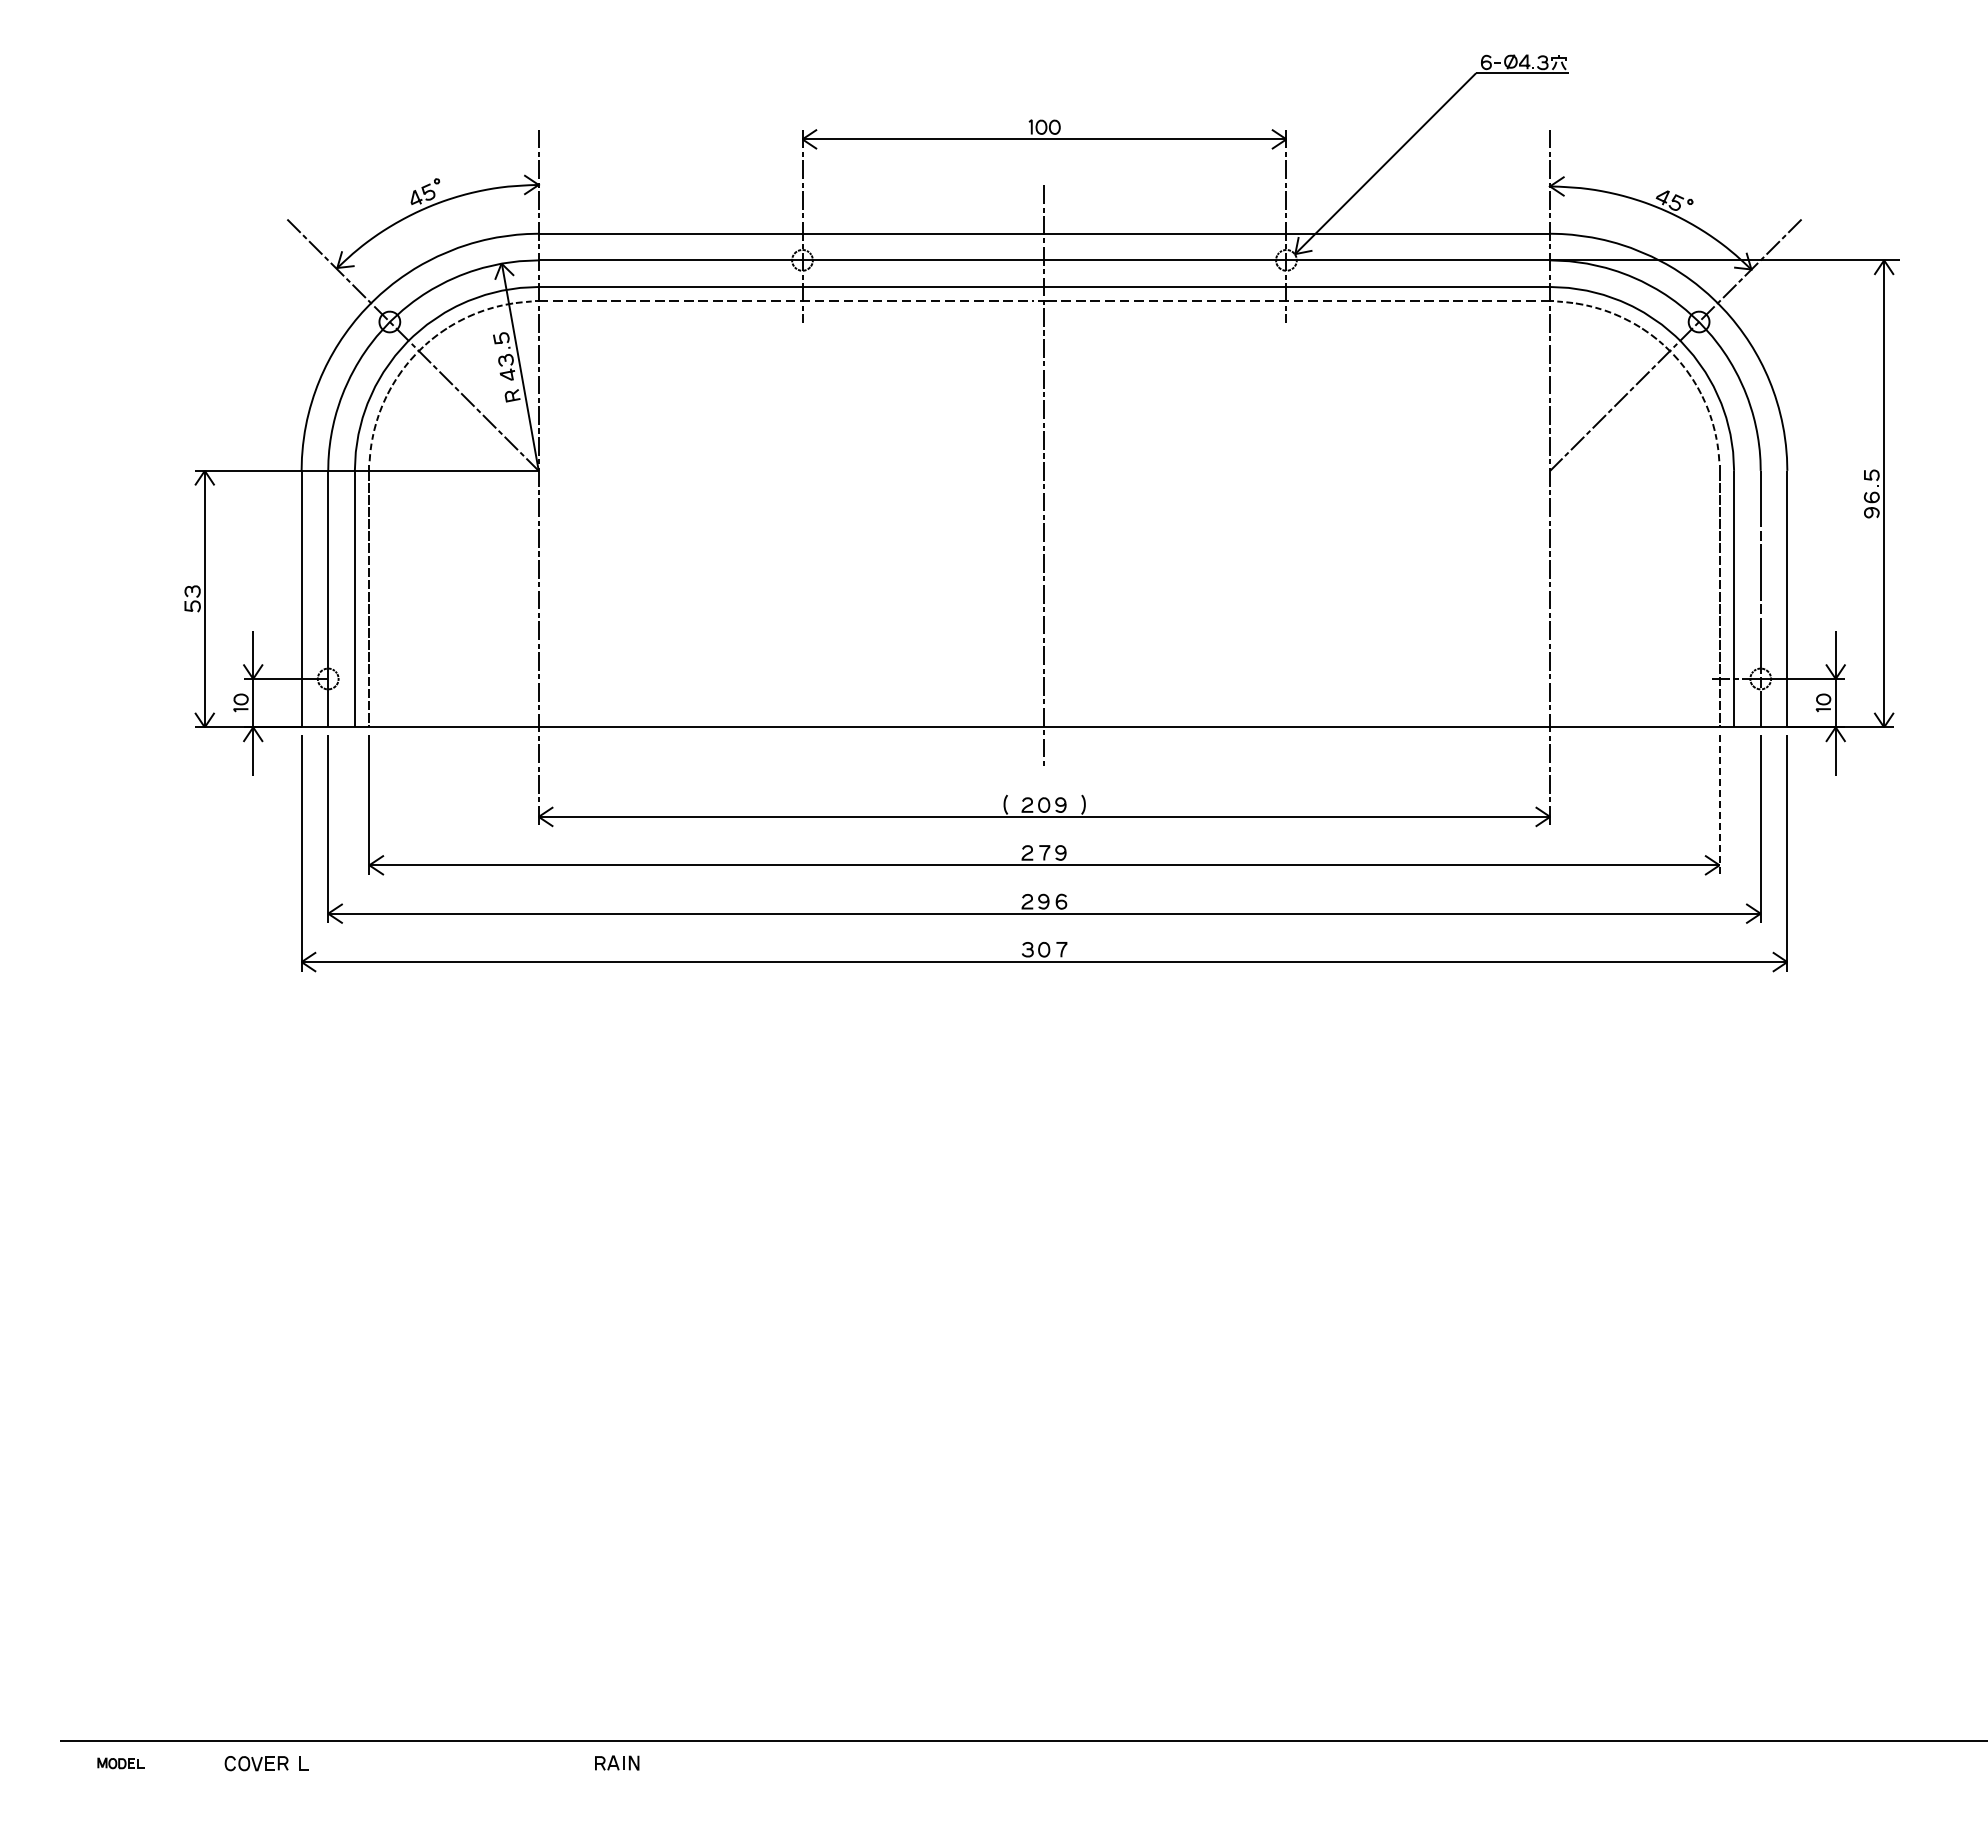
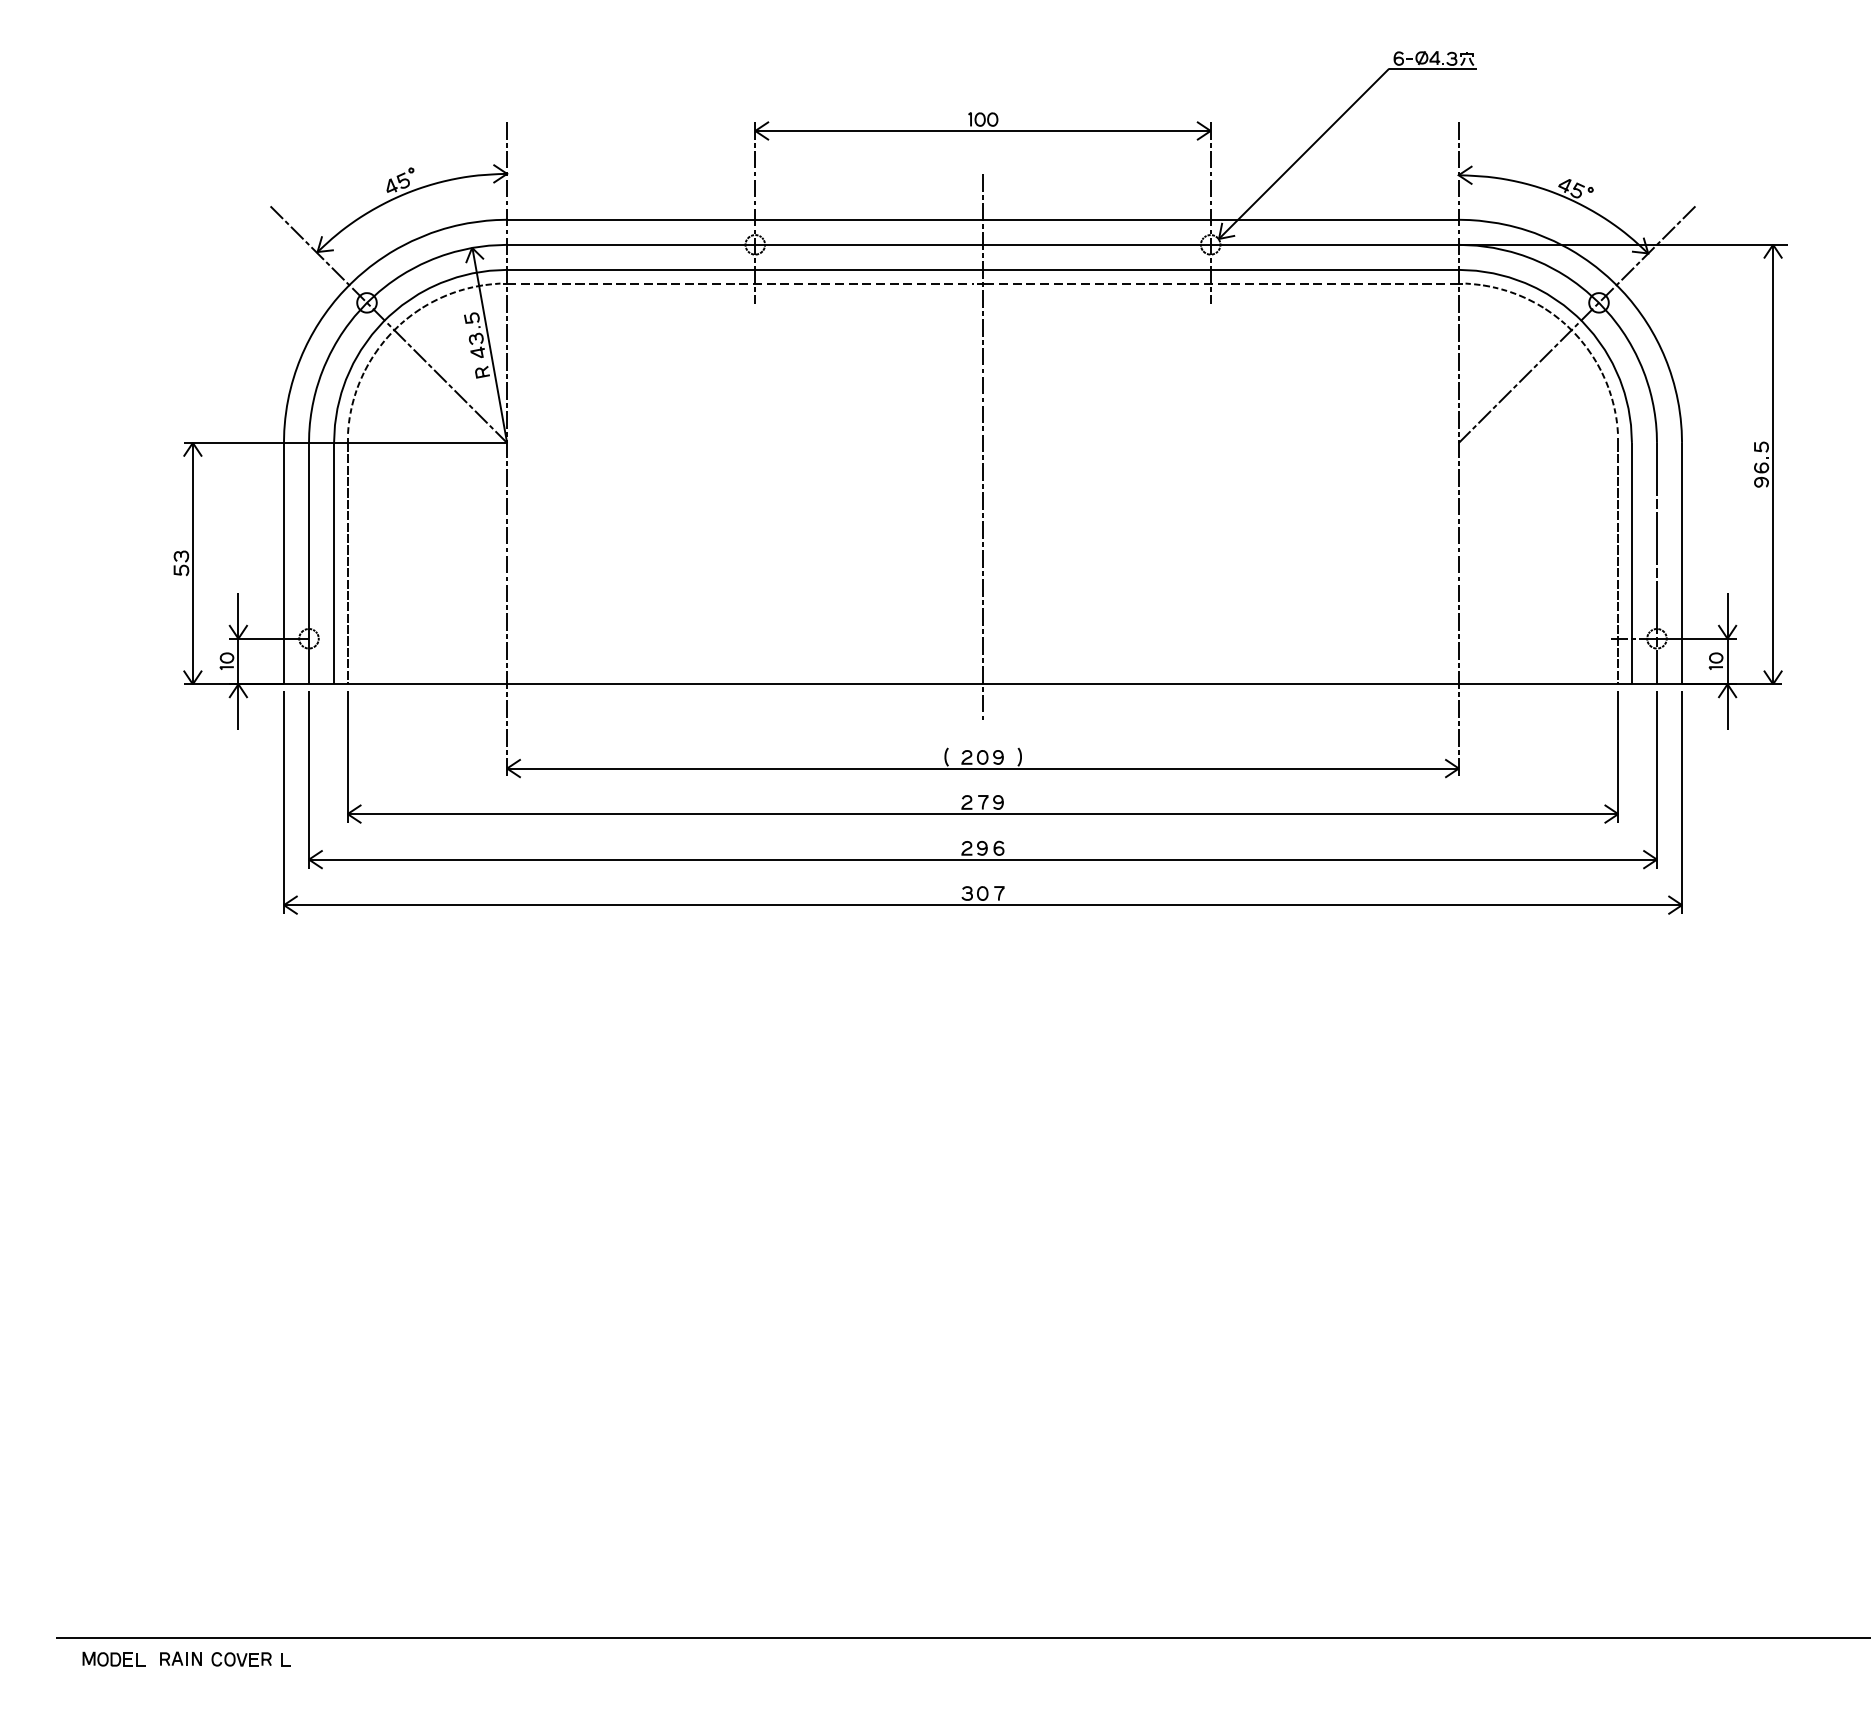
line: (1719, 805) -> (1618, 757), dashed -> solid
part: (617, 1762) -> (181, 1658), moved
part: (120, 1763) -> (113, 1659), size x1.43

